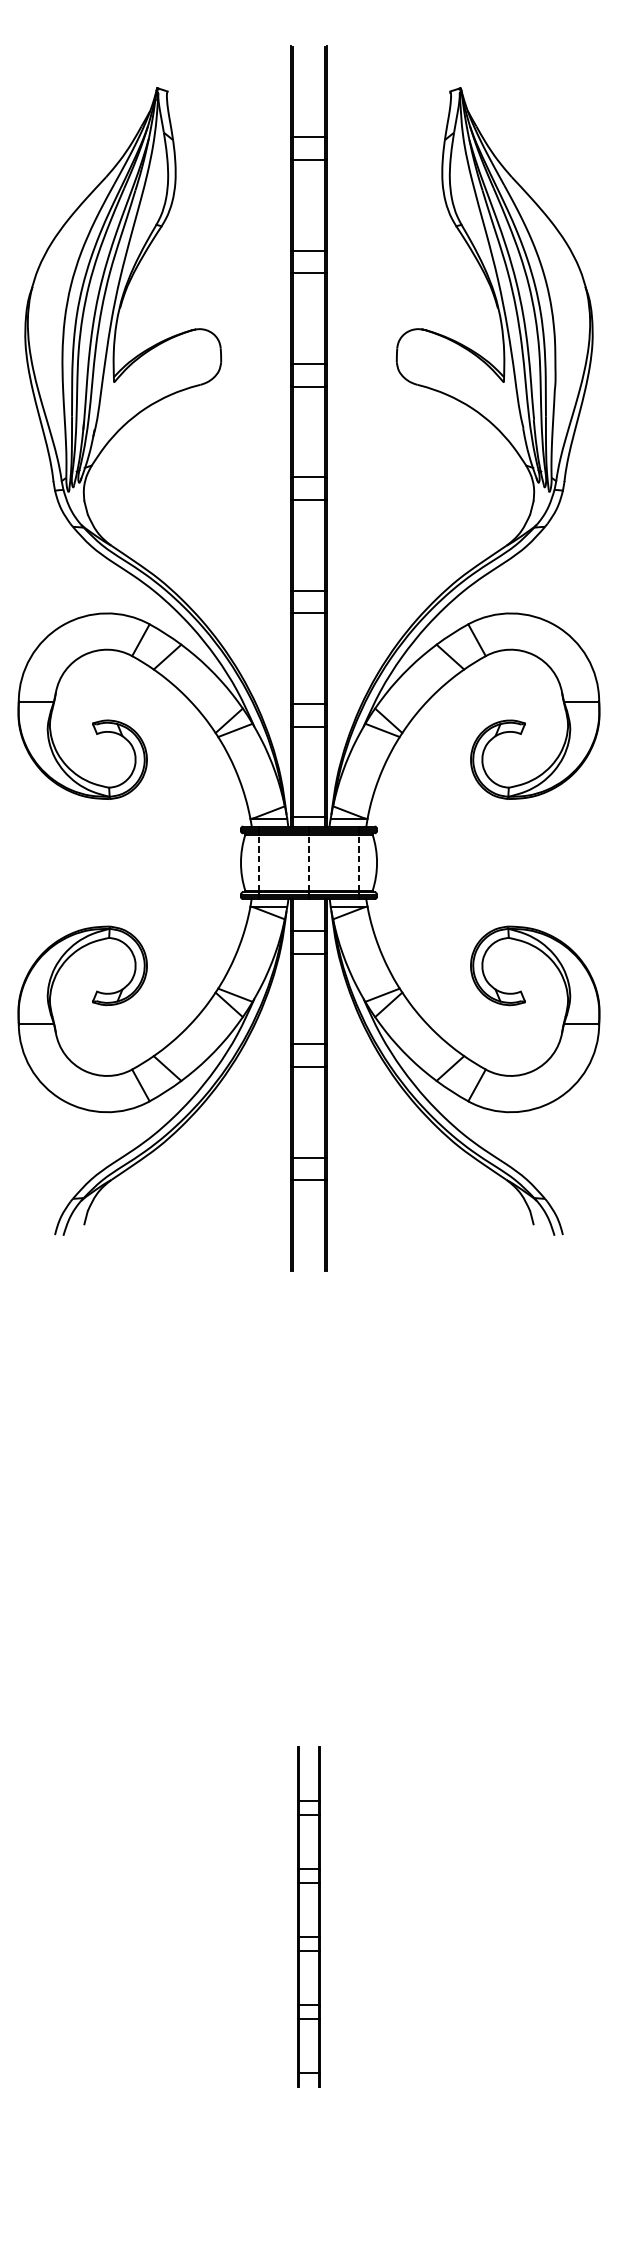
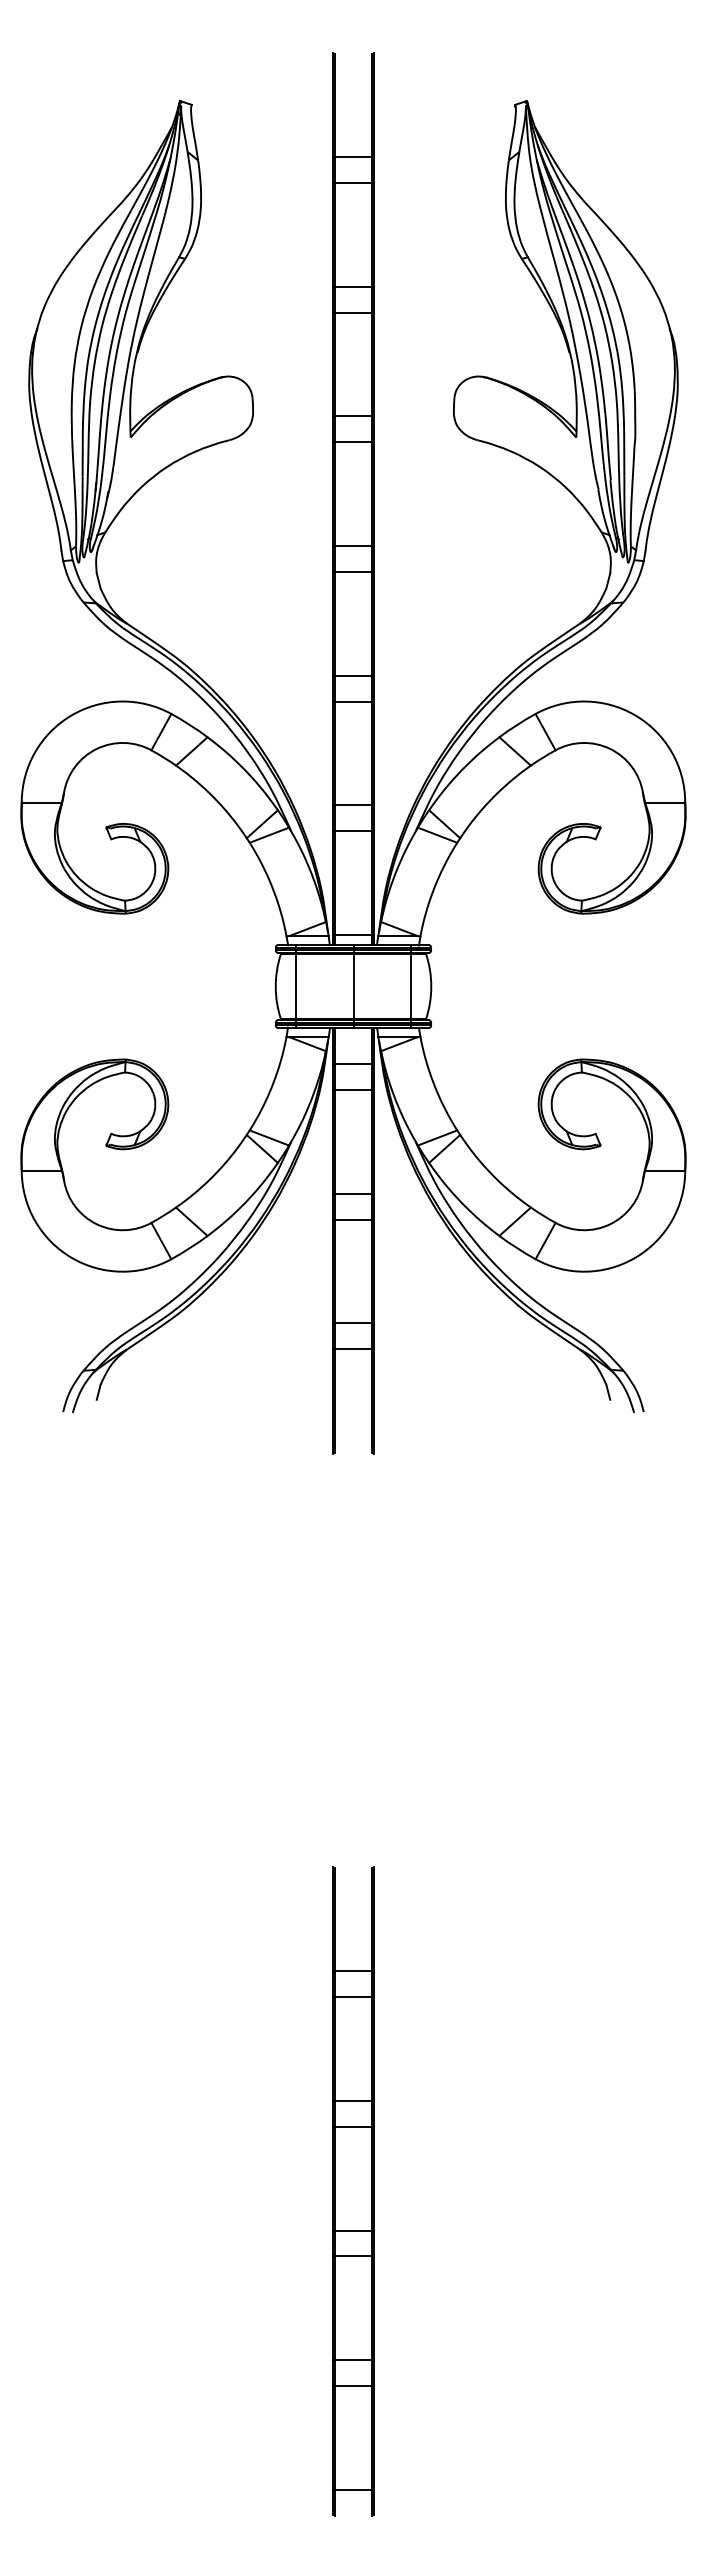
line: (259, 862) -> (296, 986), dashed -> solid
line: (309, 862) -> (353, 986), dashed -> solid
line: (358, 862) -> (410, 986), dashed -> solid
part: (309, 1916) -> (353, 2191), size x1.67

